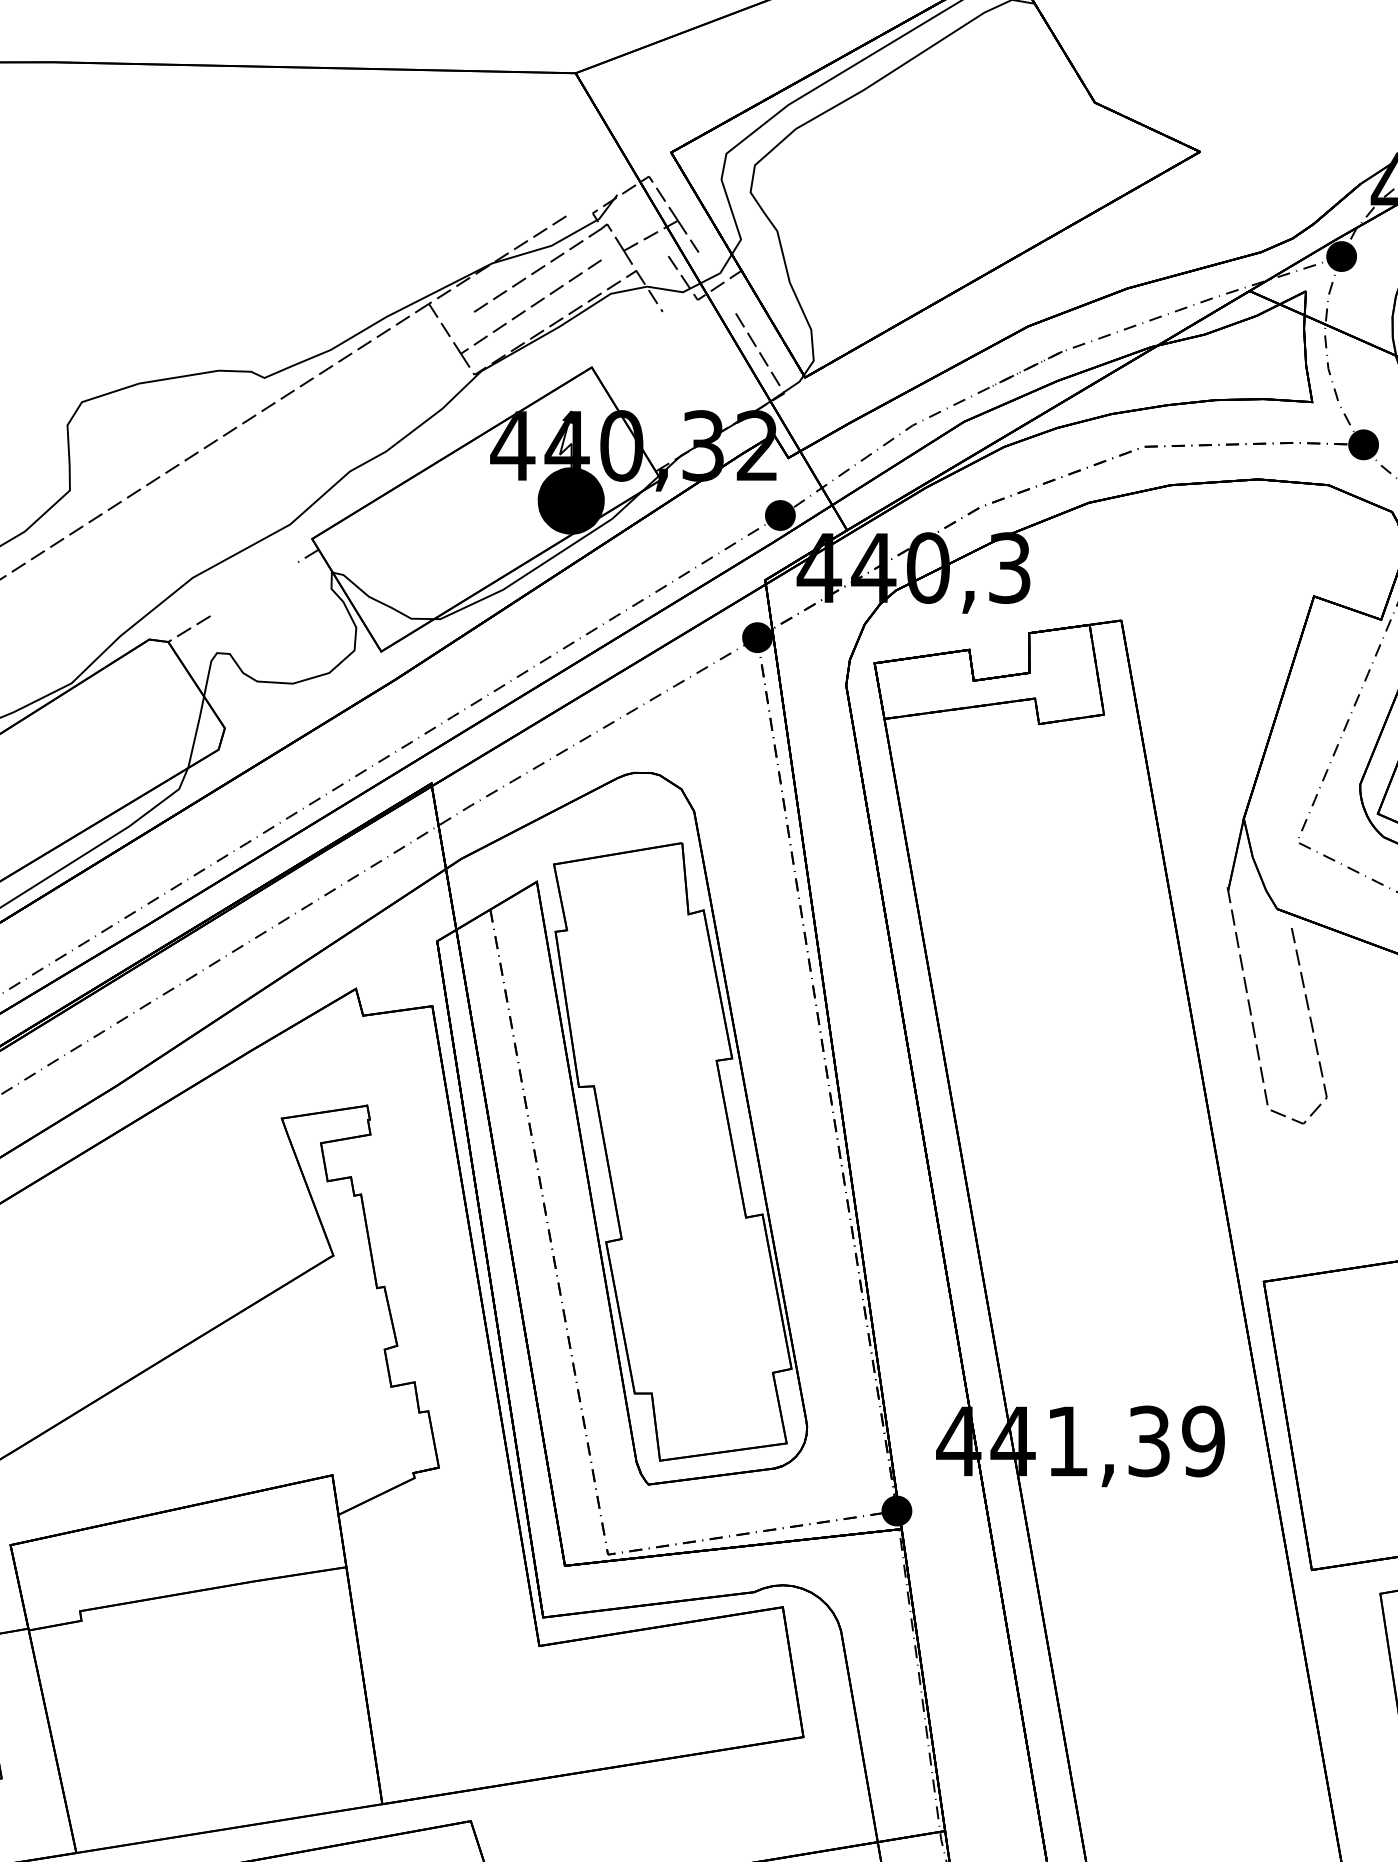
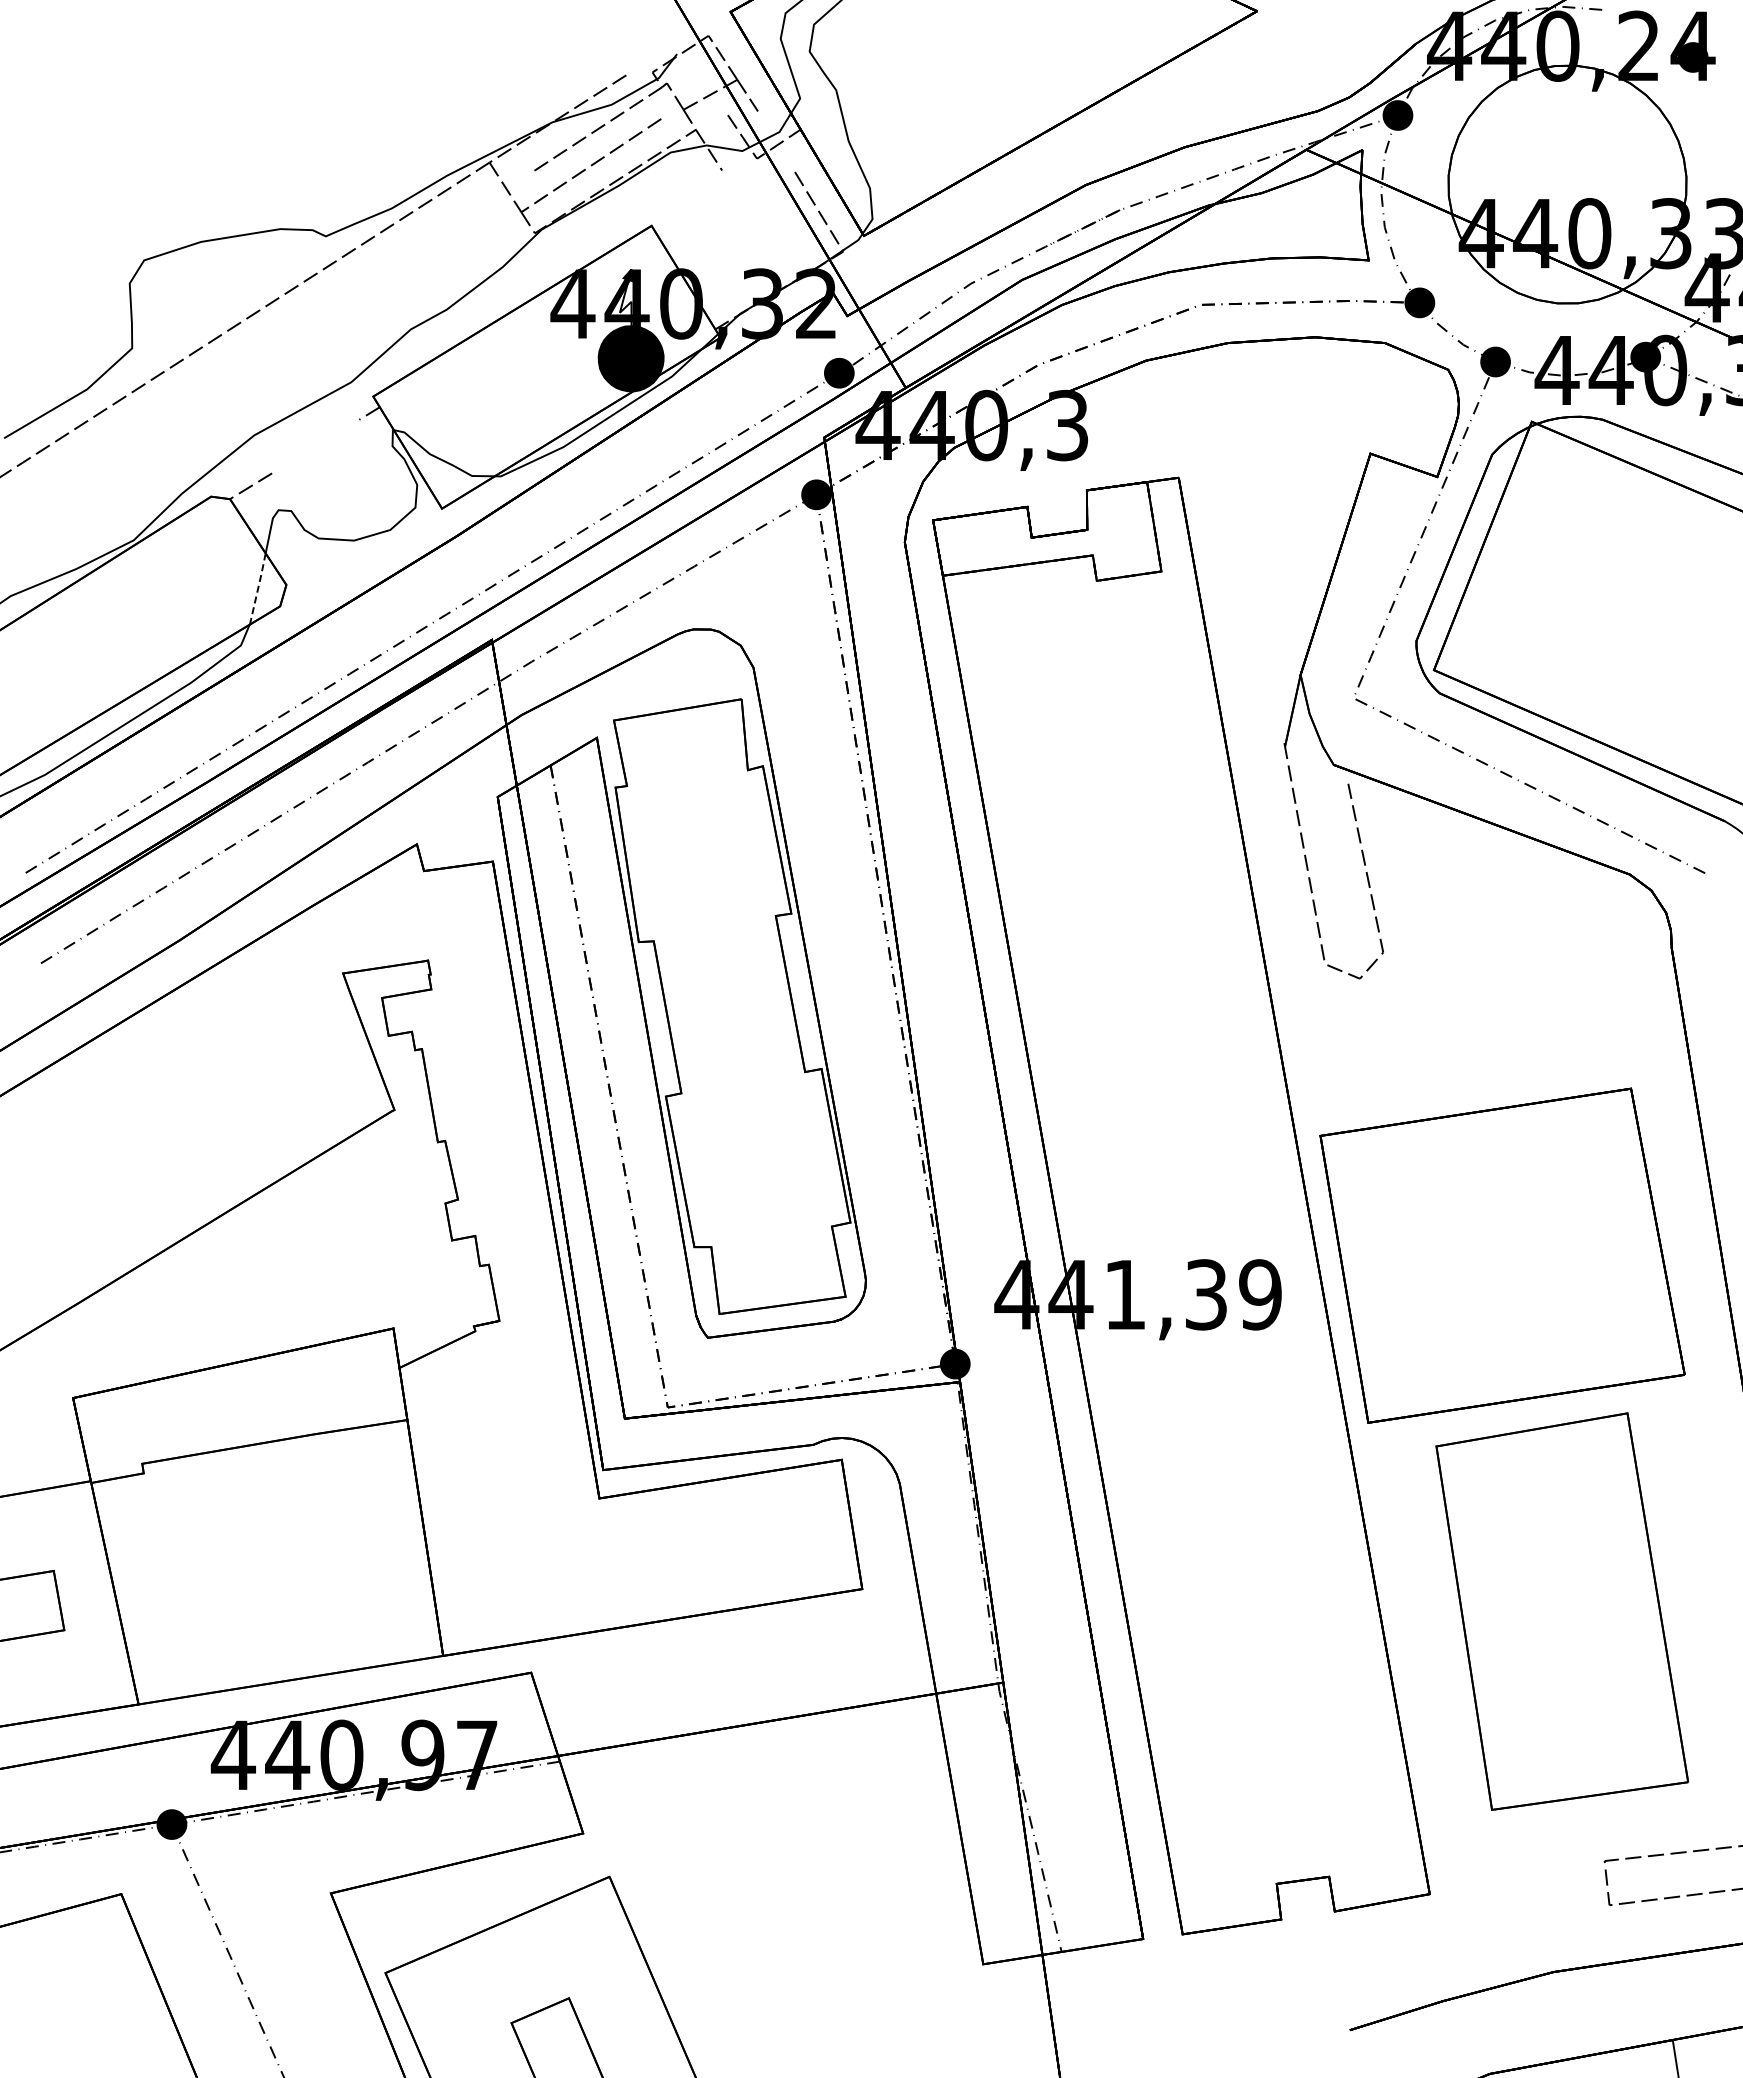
line: (195, 732) -> (257, 589), solid -> dashed

